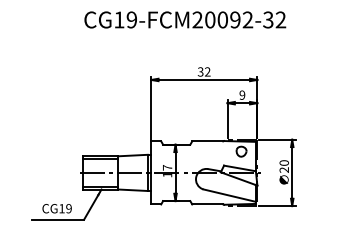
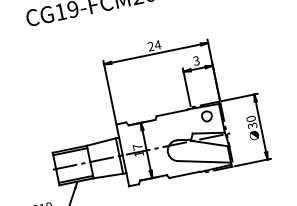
text: (203, 71) -> (153, 45), 32 -> 24
text: (242, 94) -> (196, 60), 9 -> 3
text: (284, 169) -> (252, 125), 20 -> 30

